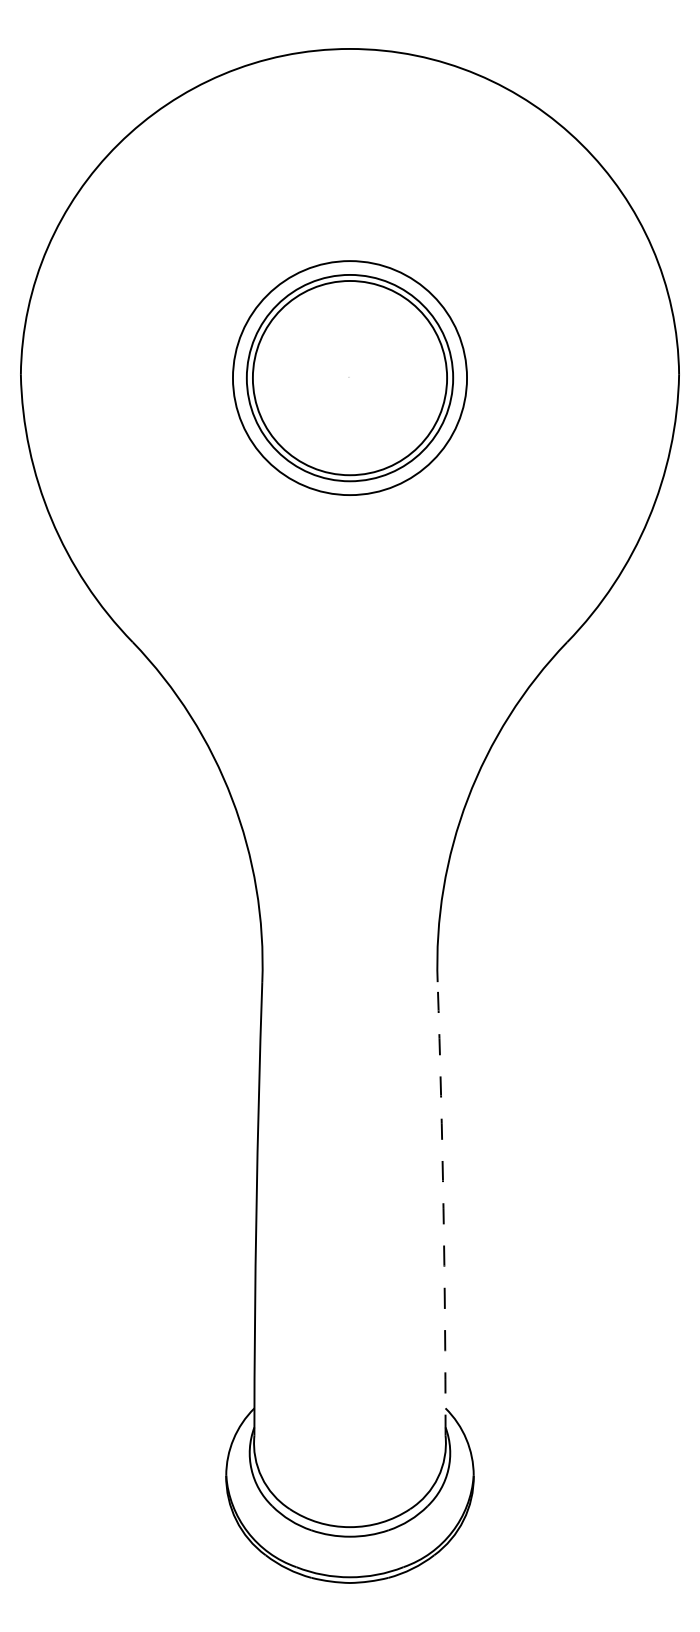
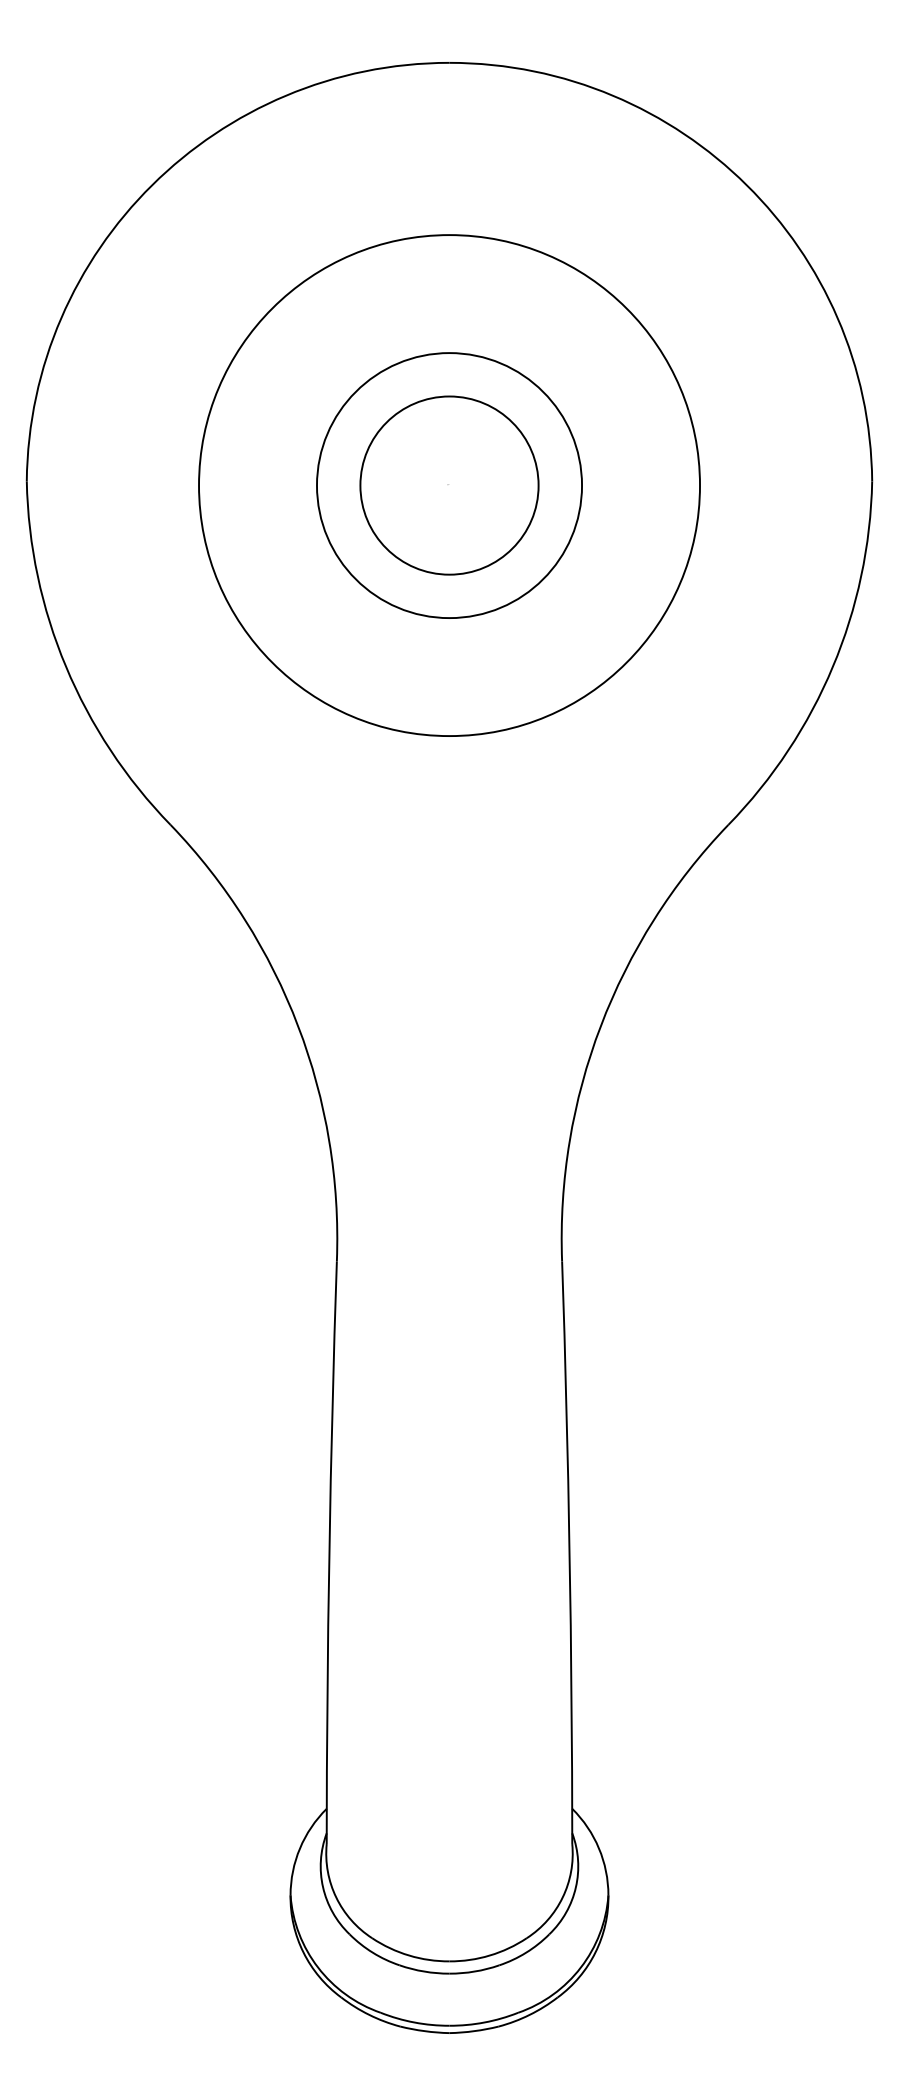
circle: (350, 378) -> (449, 485), size x0.71
circle: (350, 378) -> (449, 485), size x1.67
arc: (443, 1208) -> (569, 1552), dashed -> solid

